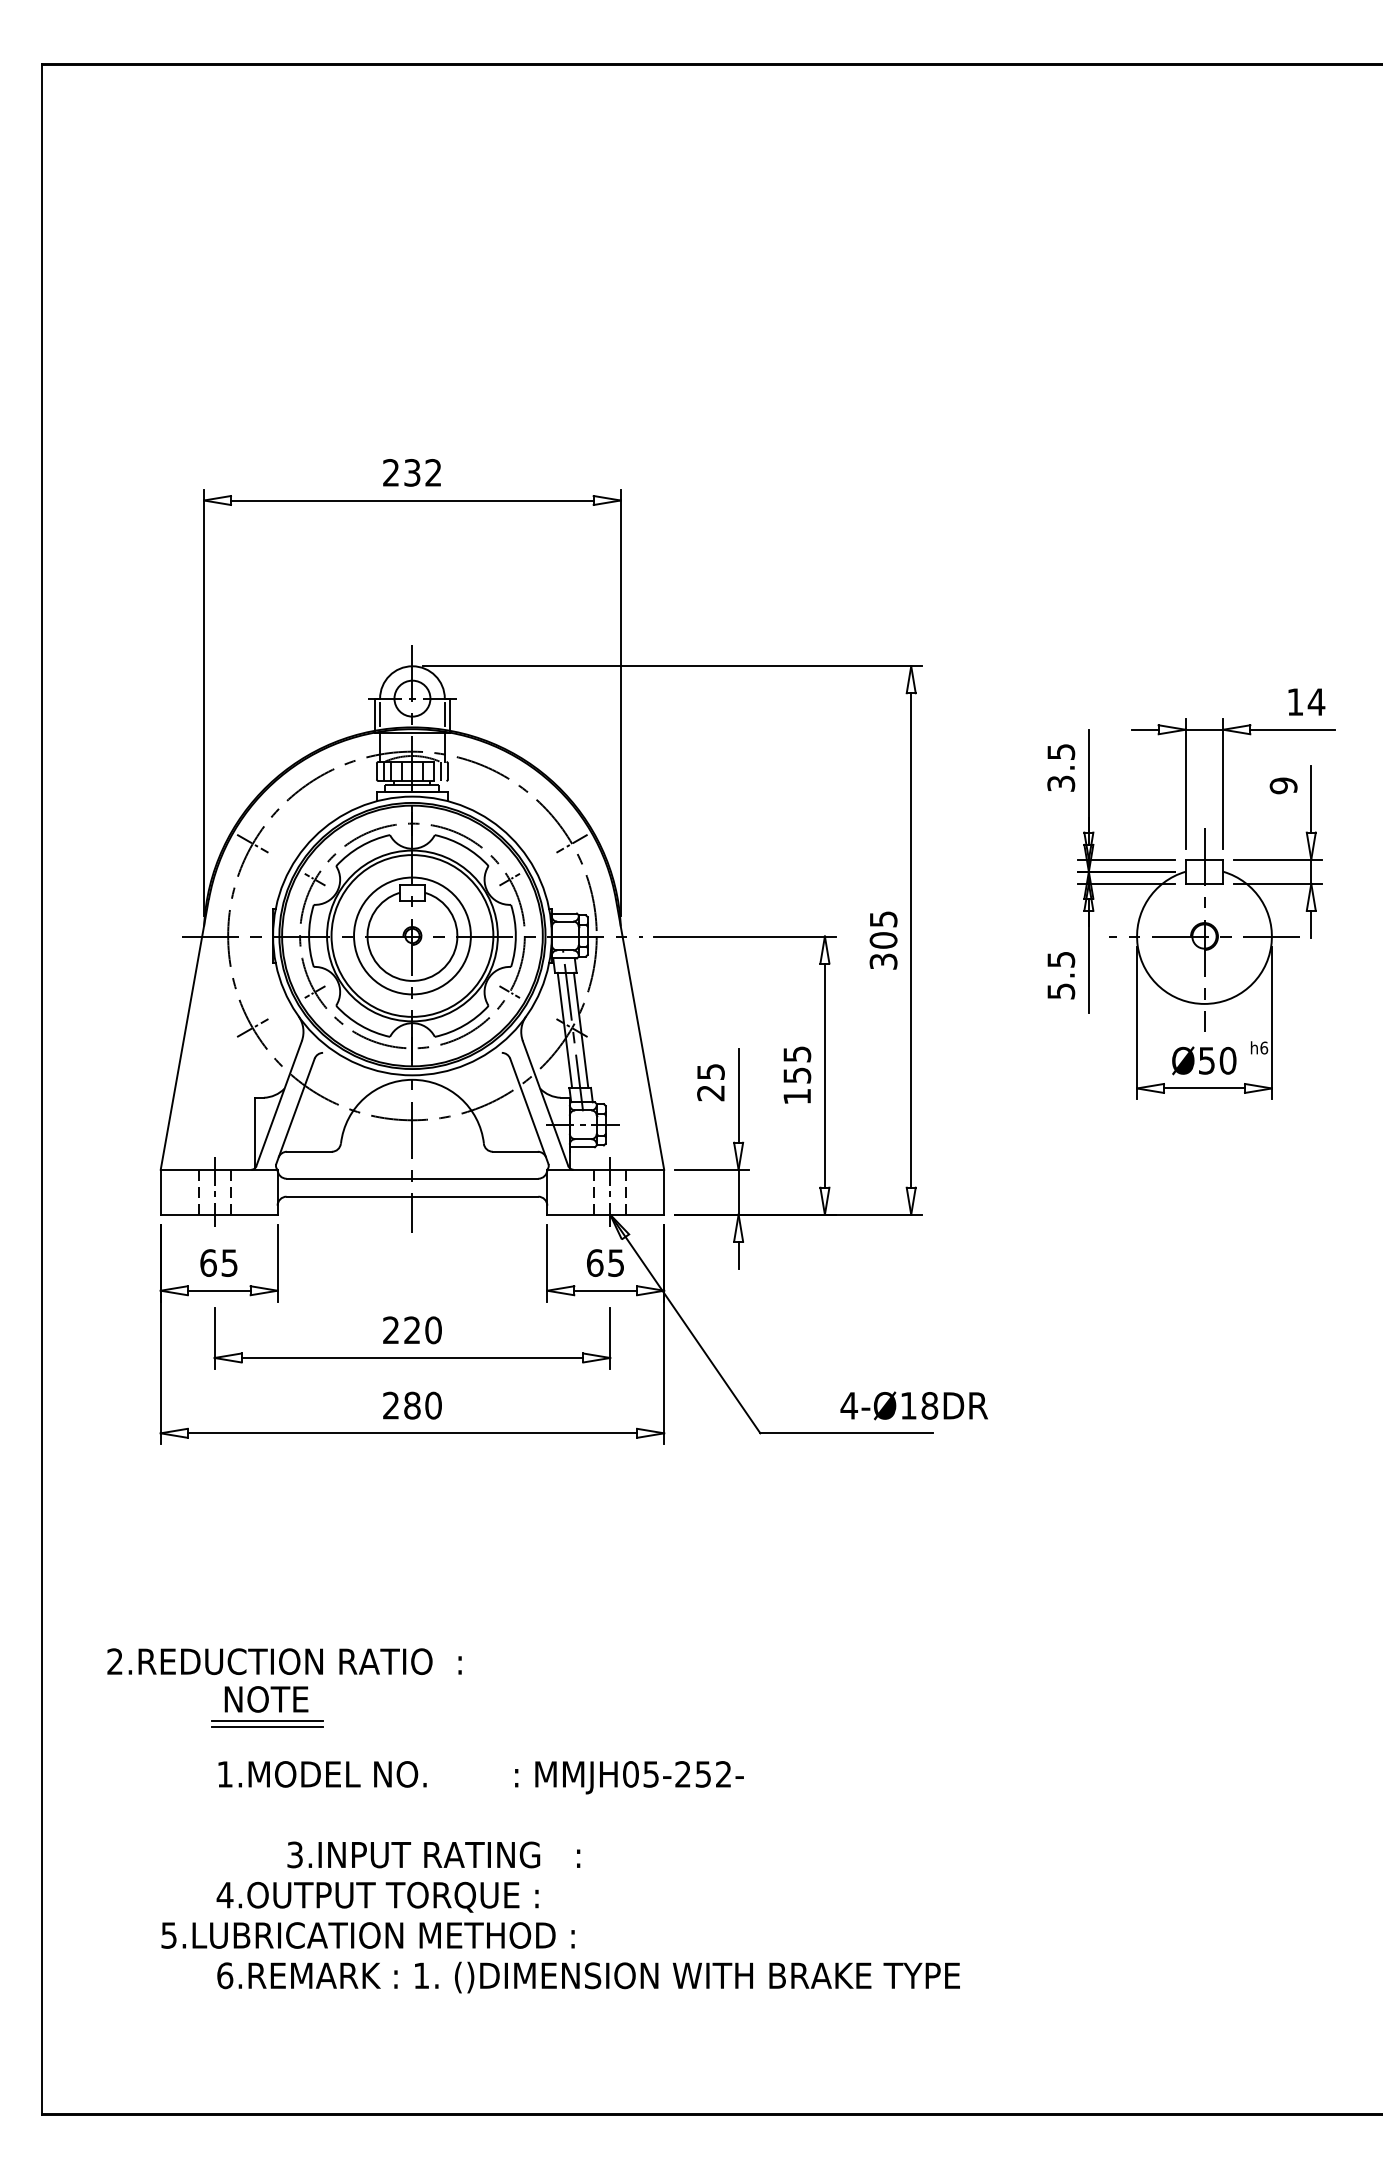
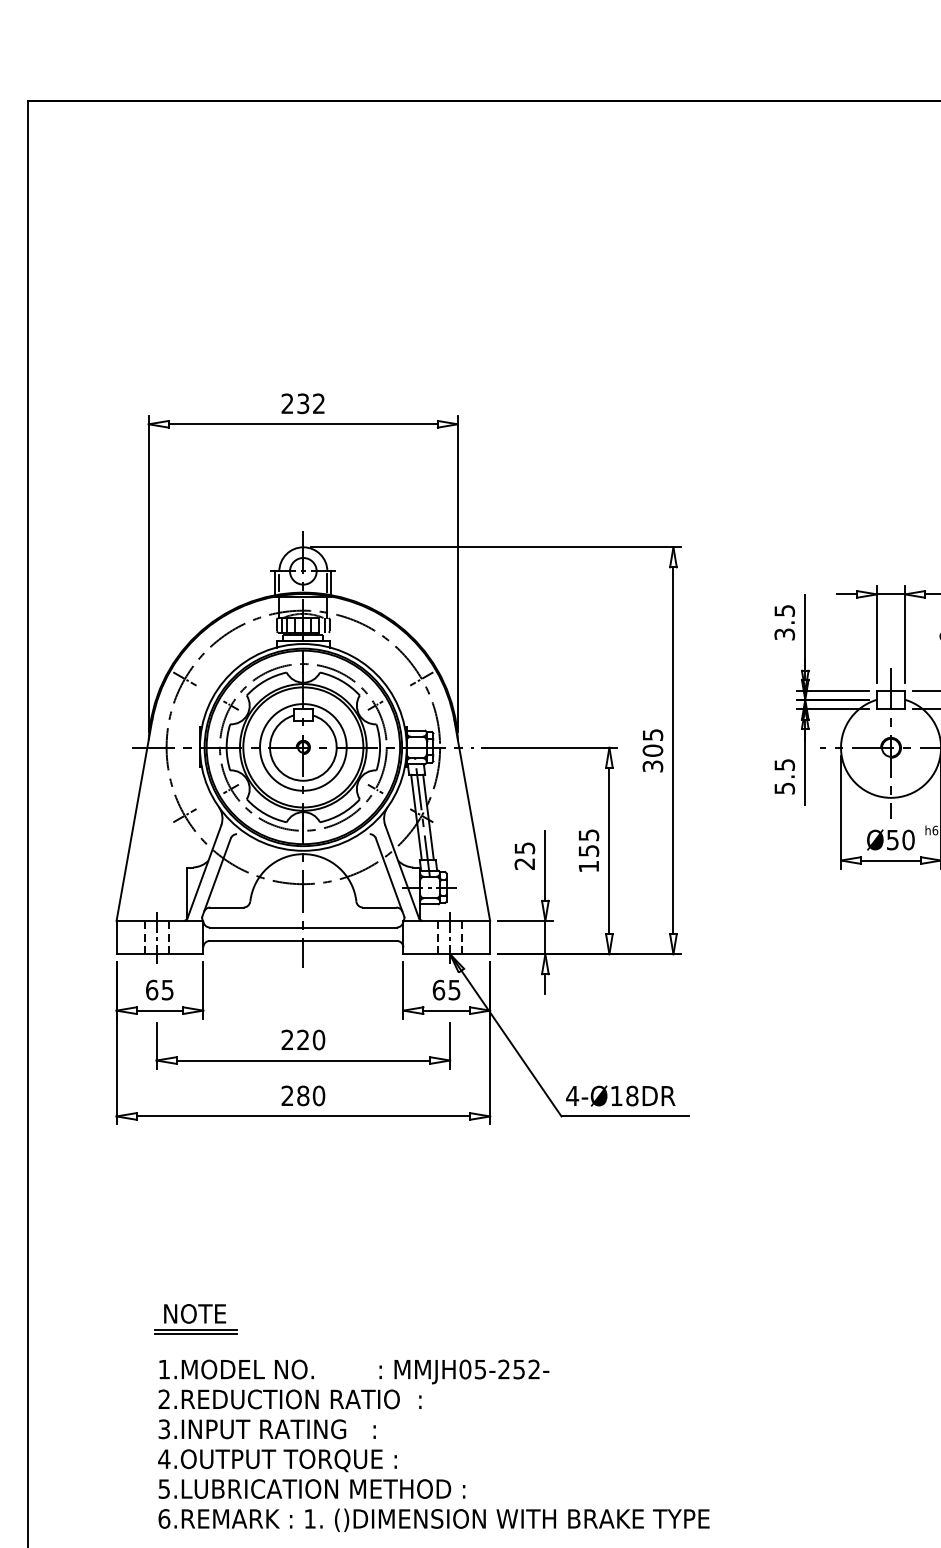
text: (913, 1405) -> (620, 1095), moved
text: (284, 1661) -> (290, 1399), moved
text: (433, 1854) -> (267, 1428), moved
text: (367, 1935) -> (311, 1489), moved

